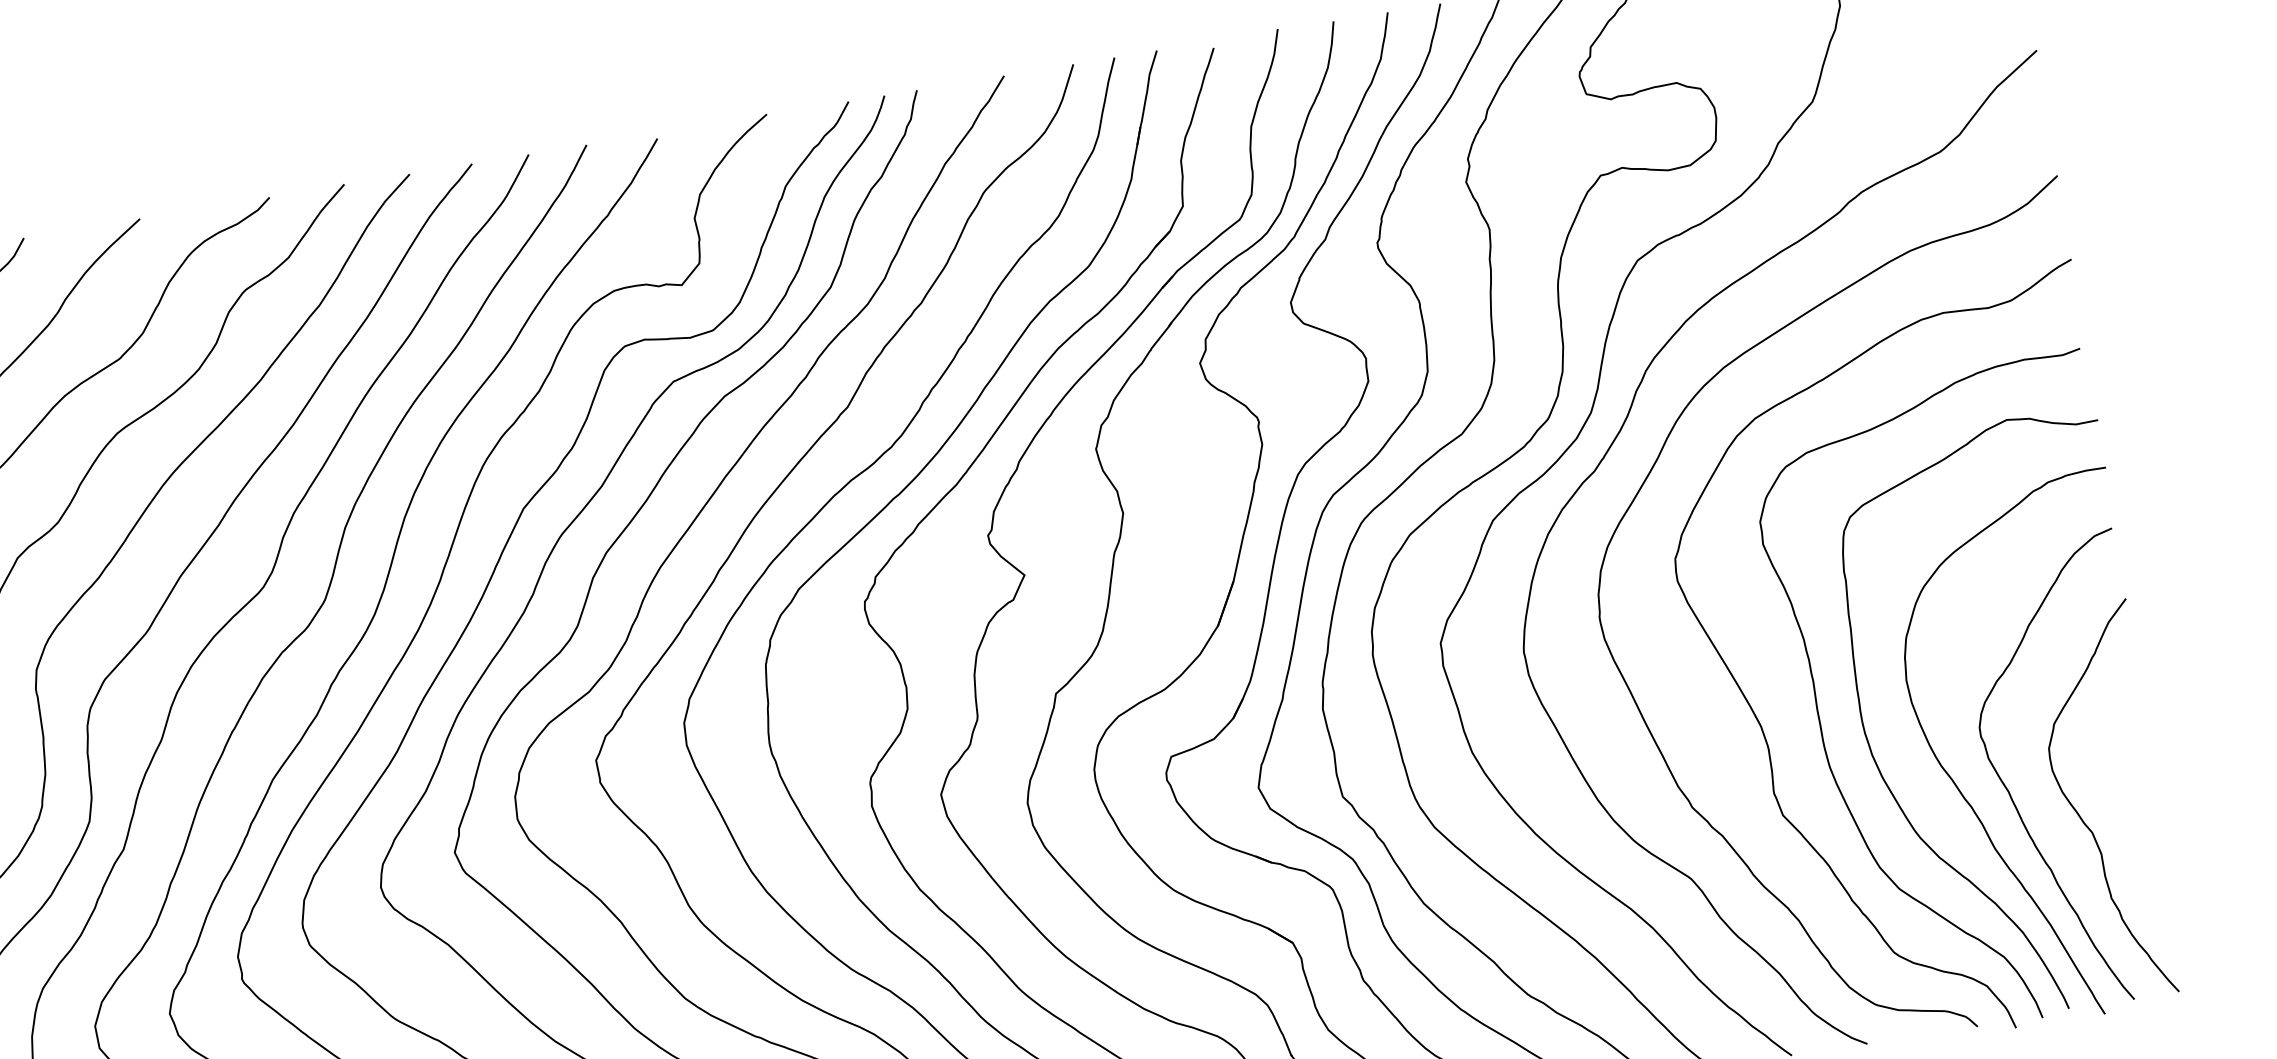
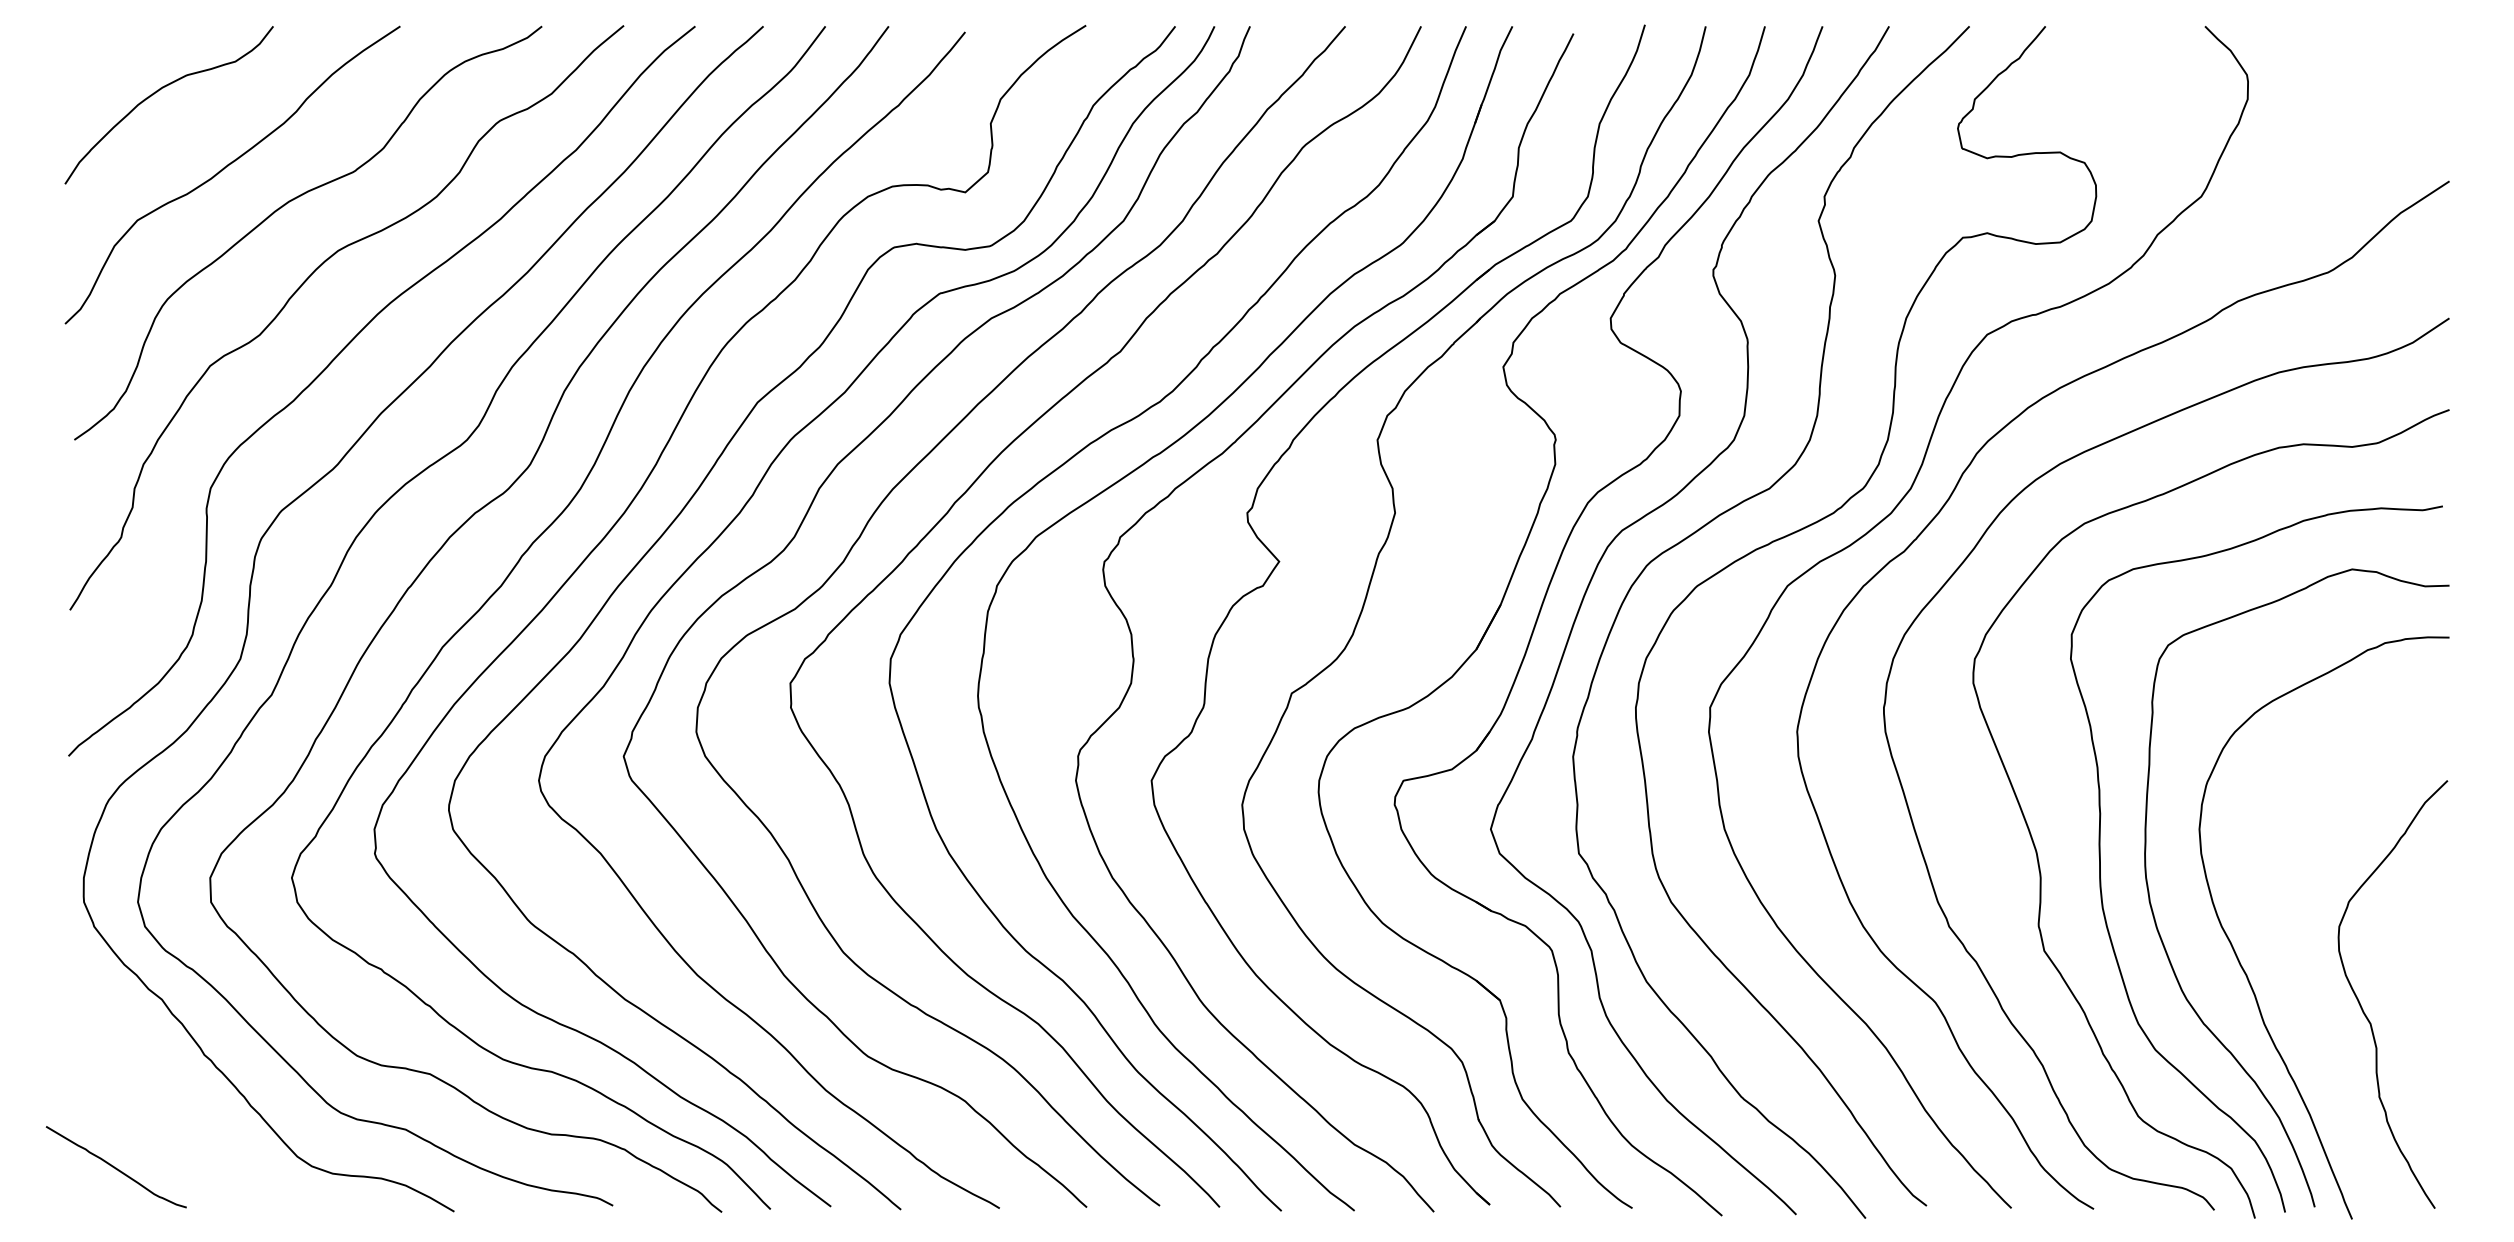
curve: (2012, 796) -> (2291, 971), removed

